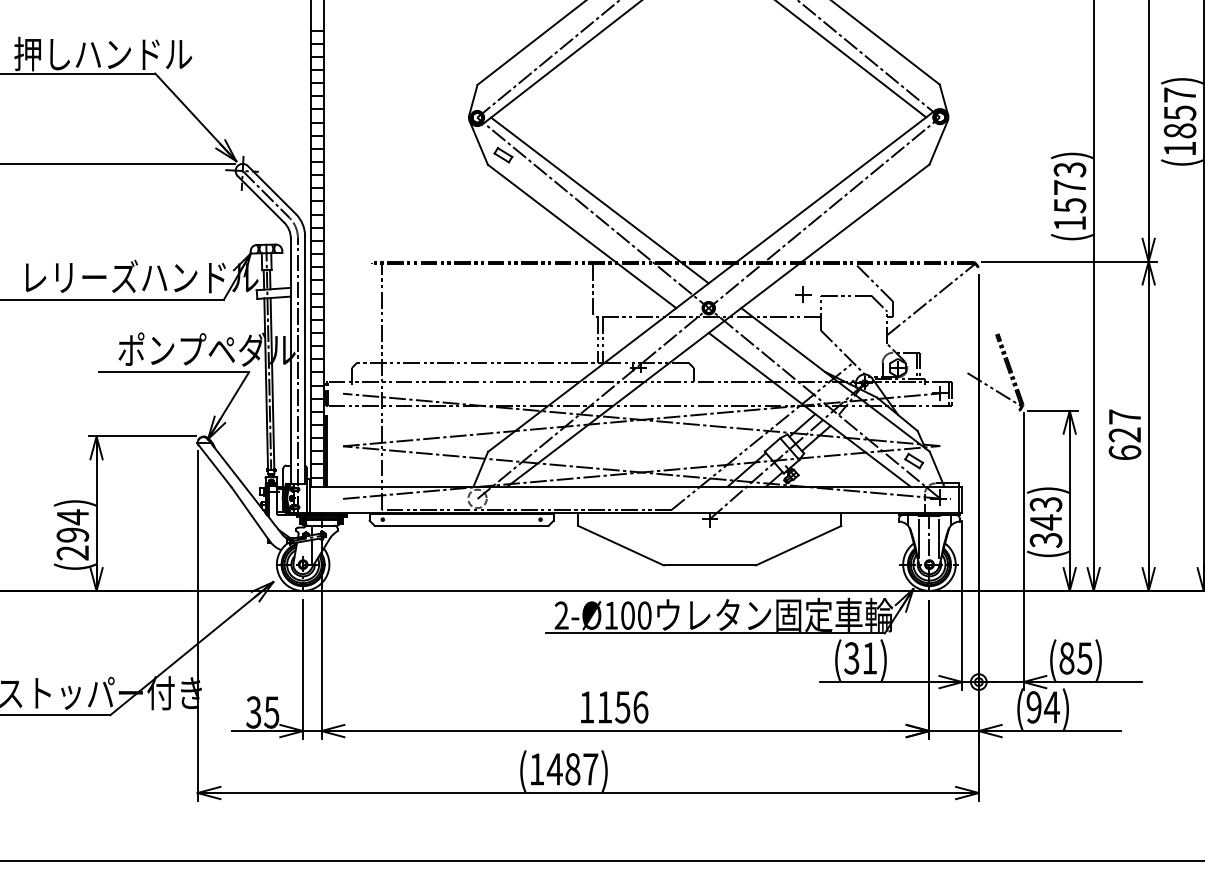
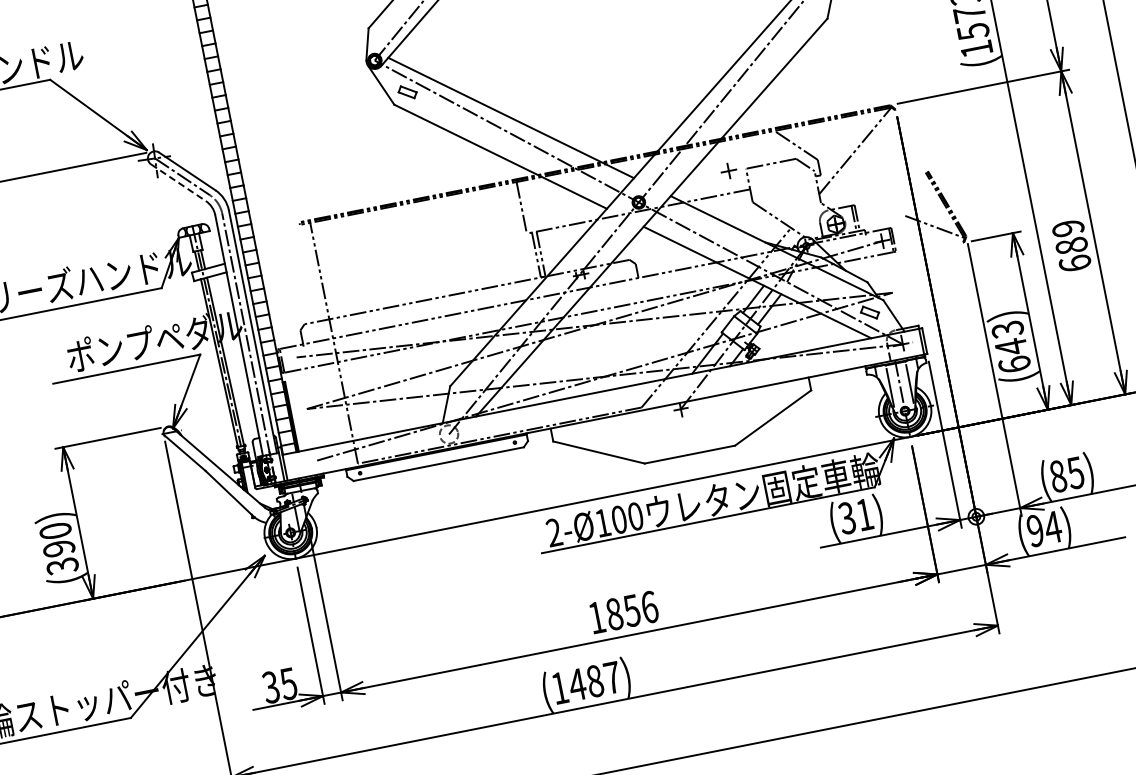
line: (261, 199) -> (178, 182), solid -> dashed
text: (1124, 425) -> (1069, 236), 627 -> 689
text: (72, 534) -> (58, 548), (294) -> (390)
text: (1045, 539) -> (1014, 363), (343) -> (643)
text: (604, 707) -> (614, 614), 1156 -> 1856

